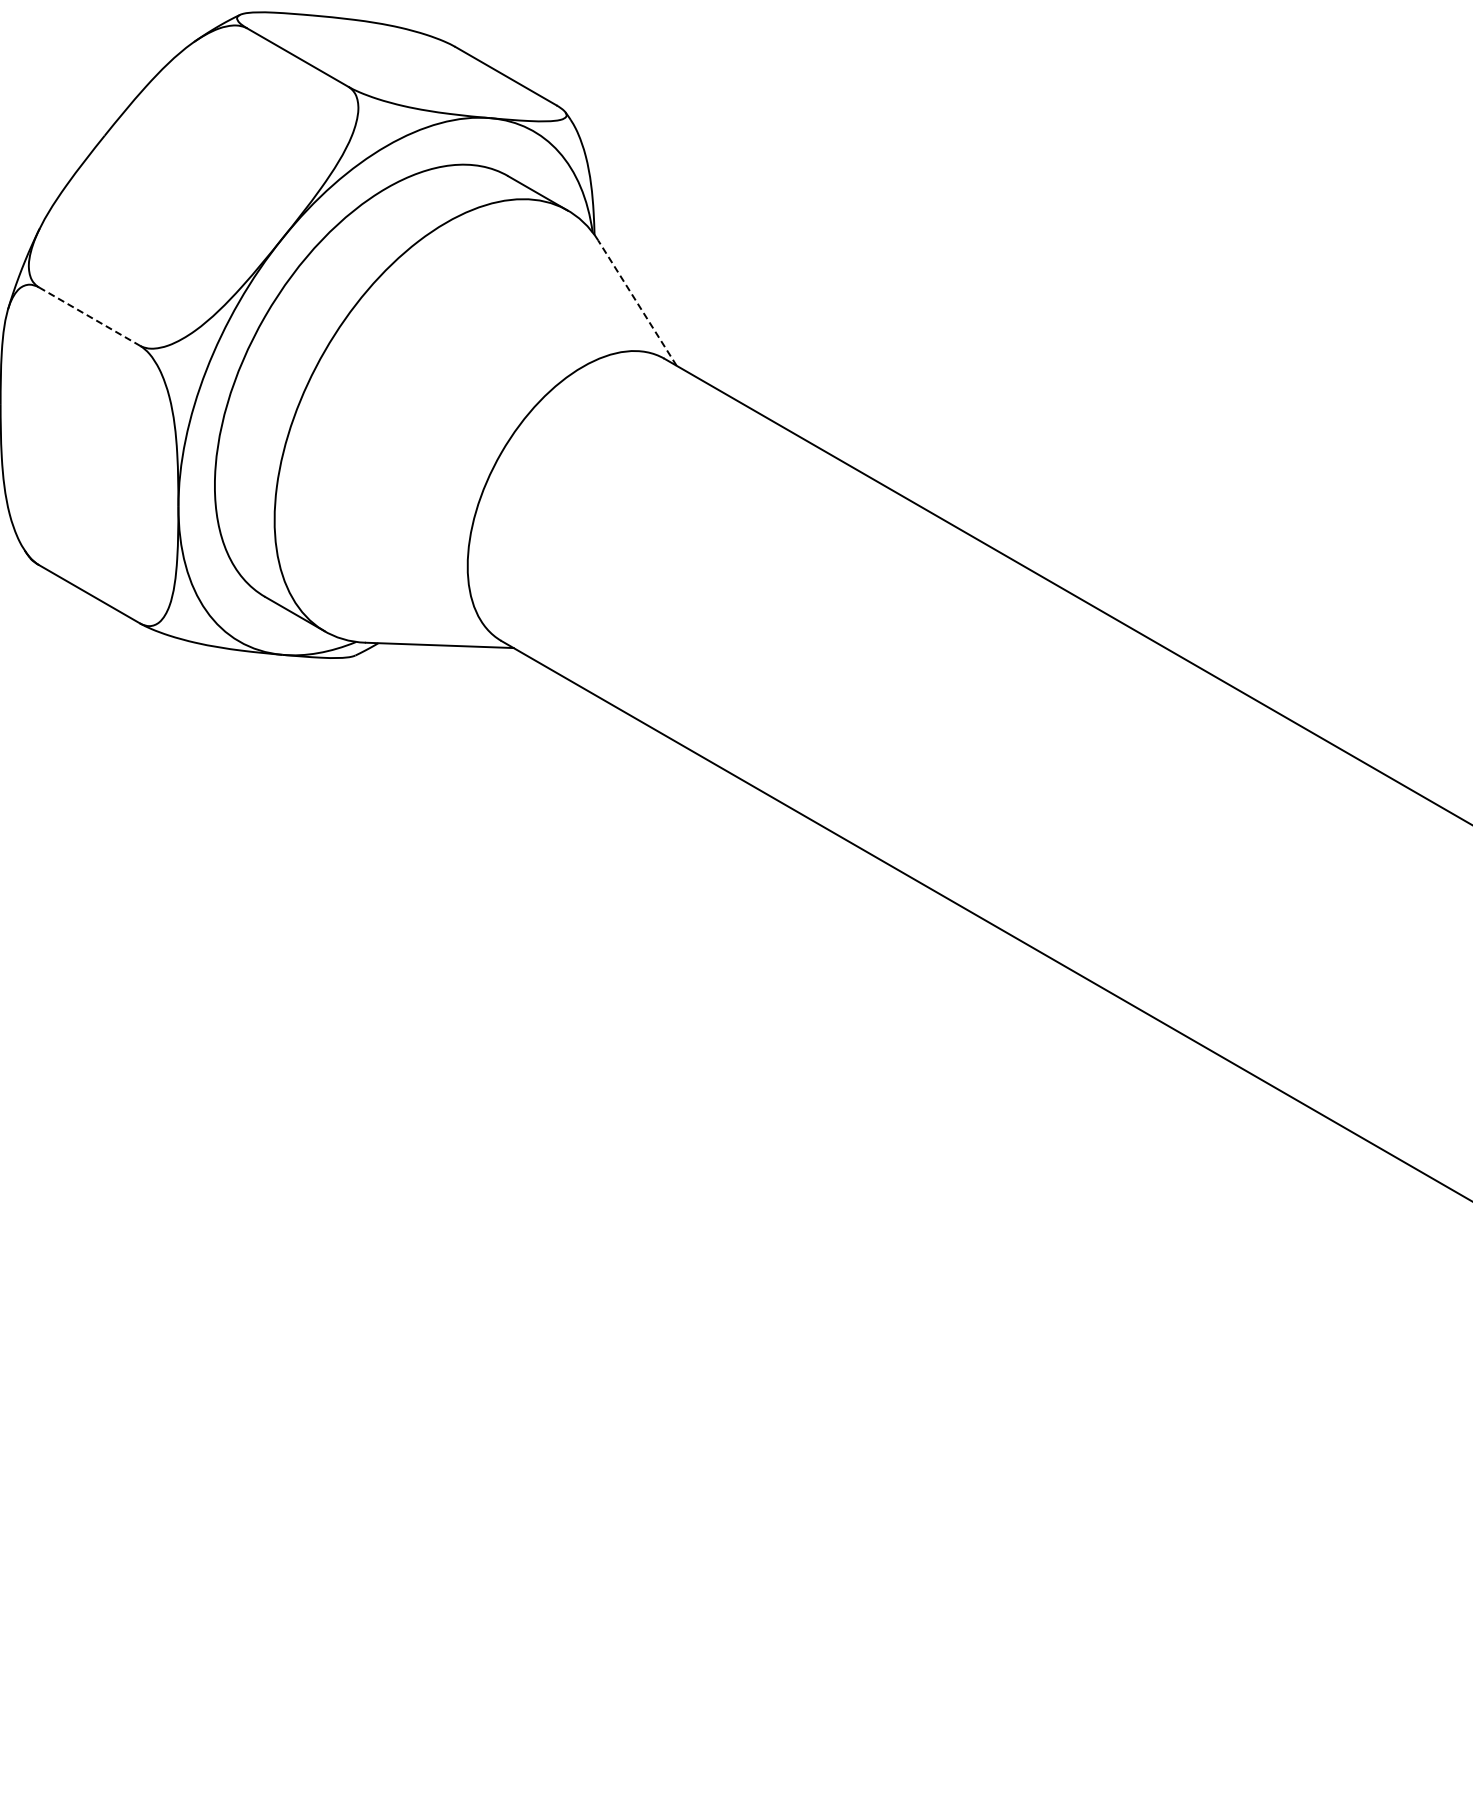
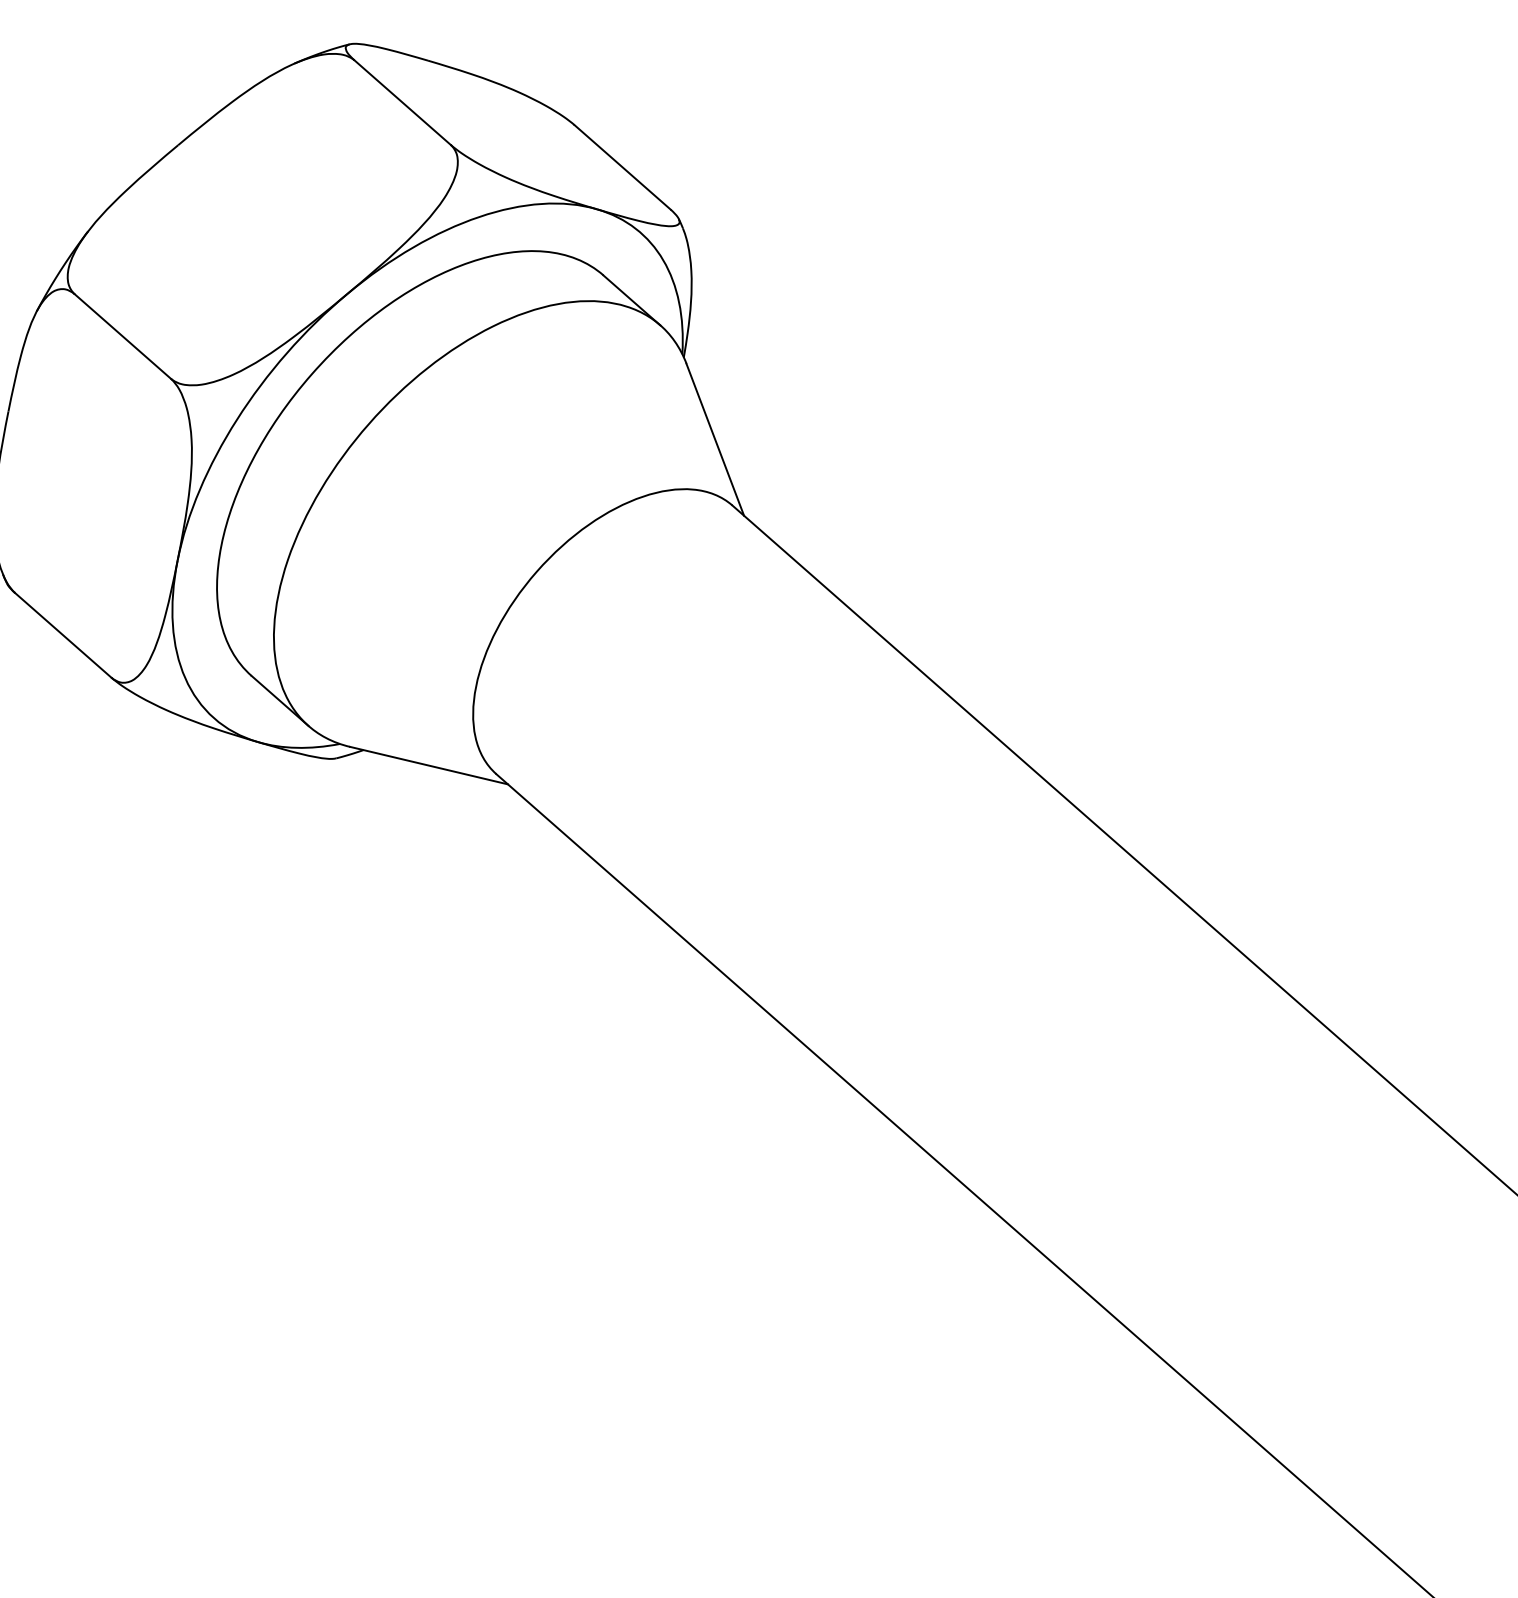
line: (637, 303) -> (715, 440), dashed -> solid
line: (89, 316) -> (122, 336), dashed -> solid

